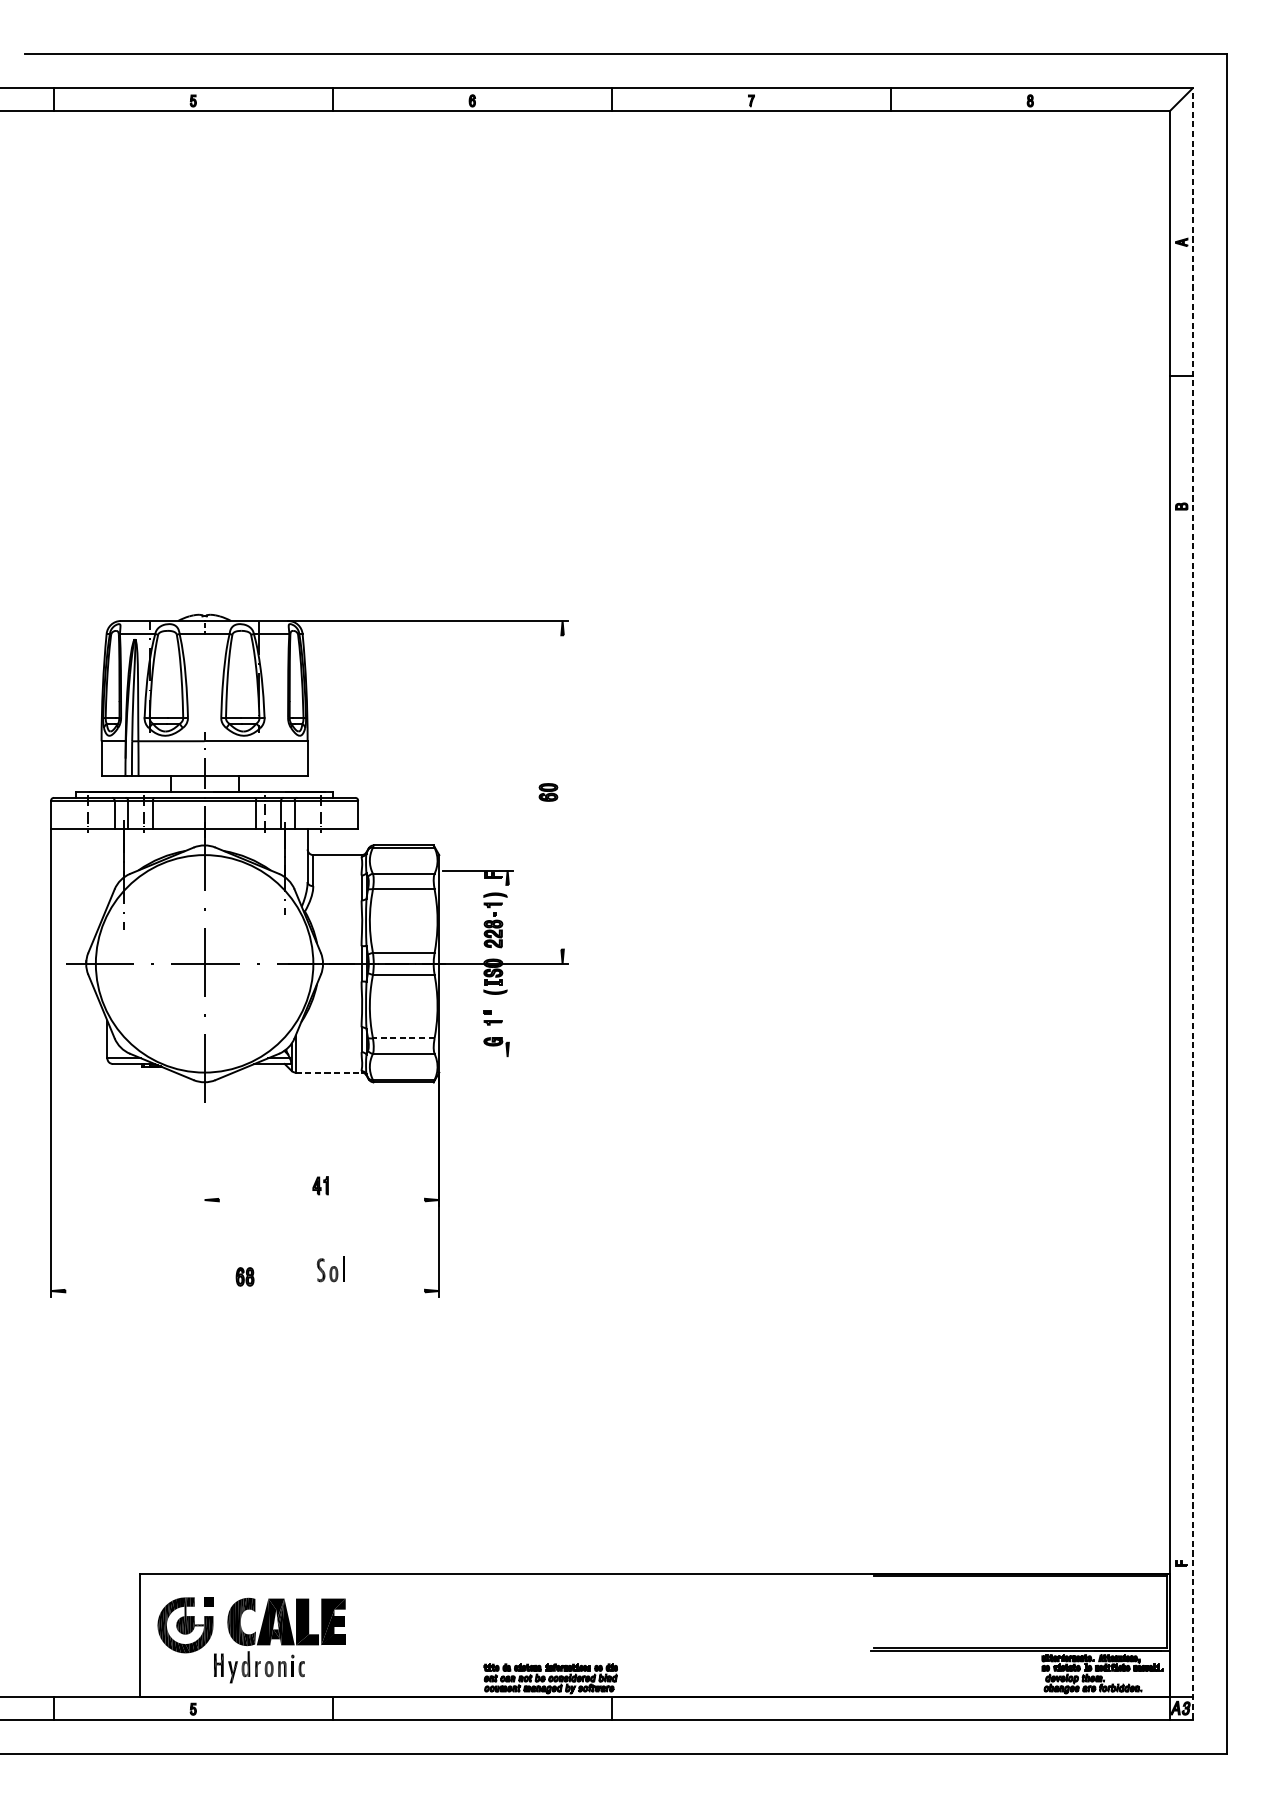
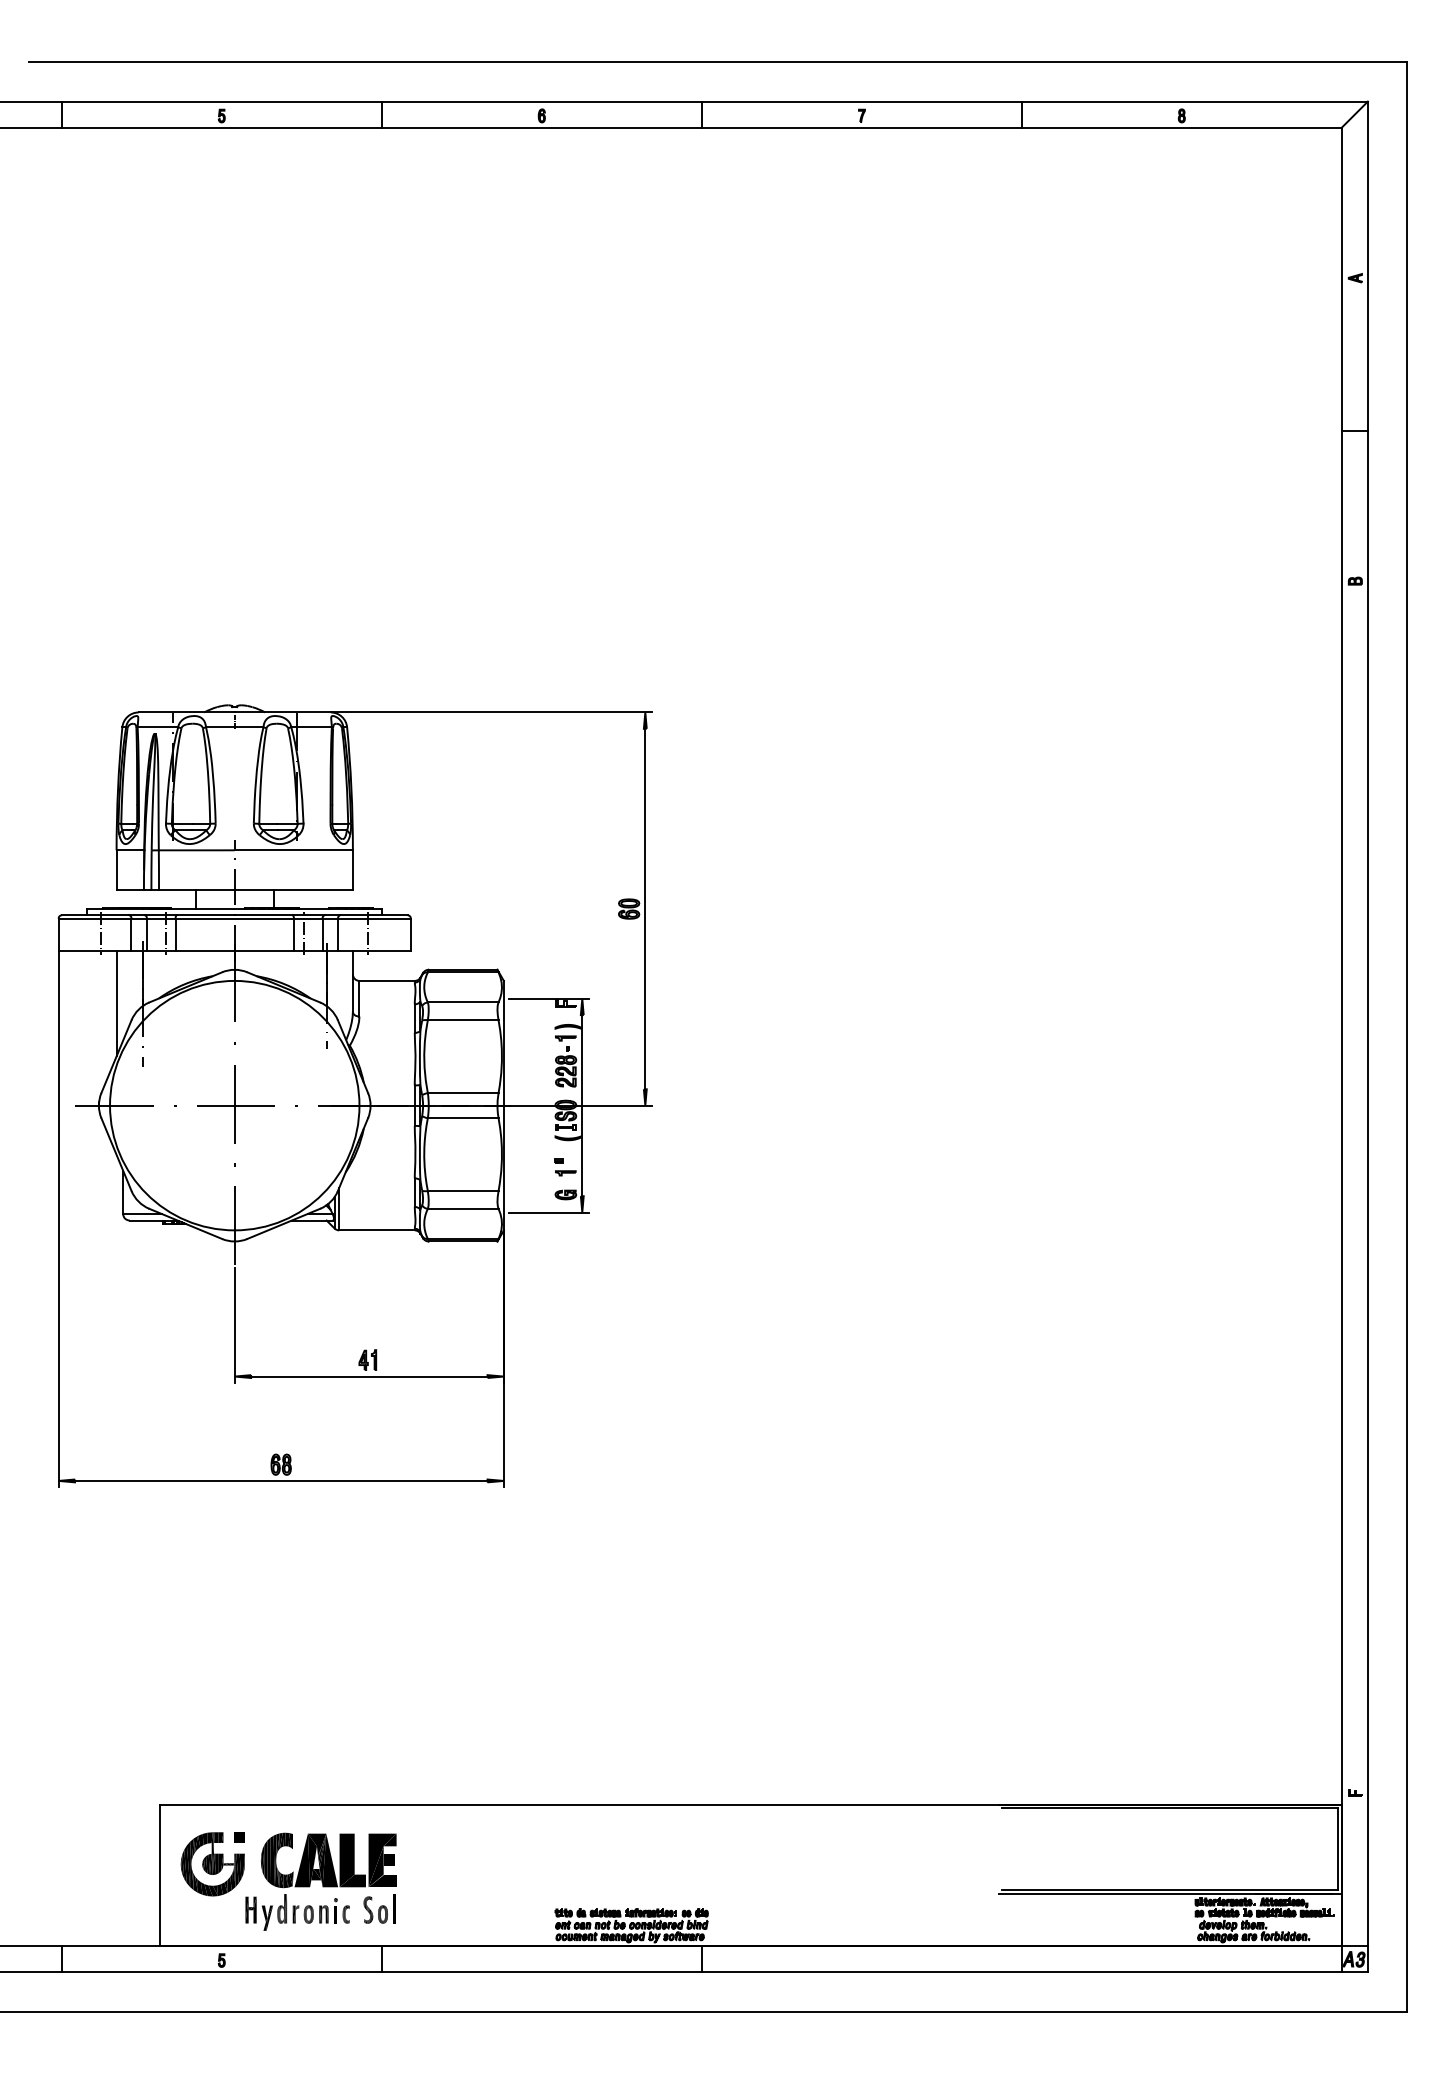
line: (562, 791) -> (645, 908), added
line: (101, 874) -> (116, 1003), added
line: (1192, 903) -> (1367, 1036), dashed -> solid
line: (507, 963) -> (582, 1105), added
line: (403, 1038) -> (462, 1191), dashed -> solid
line: (478, 1057) -> (548, 1212), added
line: (328, 1072) -> (376, 1230), dashed -> solid
line: (204, 1155) -> (234, 1325), added
line: (322, 1200) -> (369, 1376), added
part: (330, 1268) -> (379, 1908), moved
line: (244, 1290) -> (280, 1480), added

